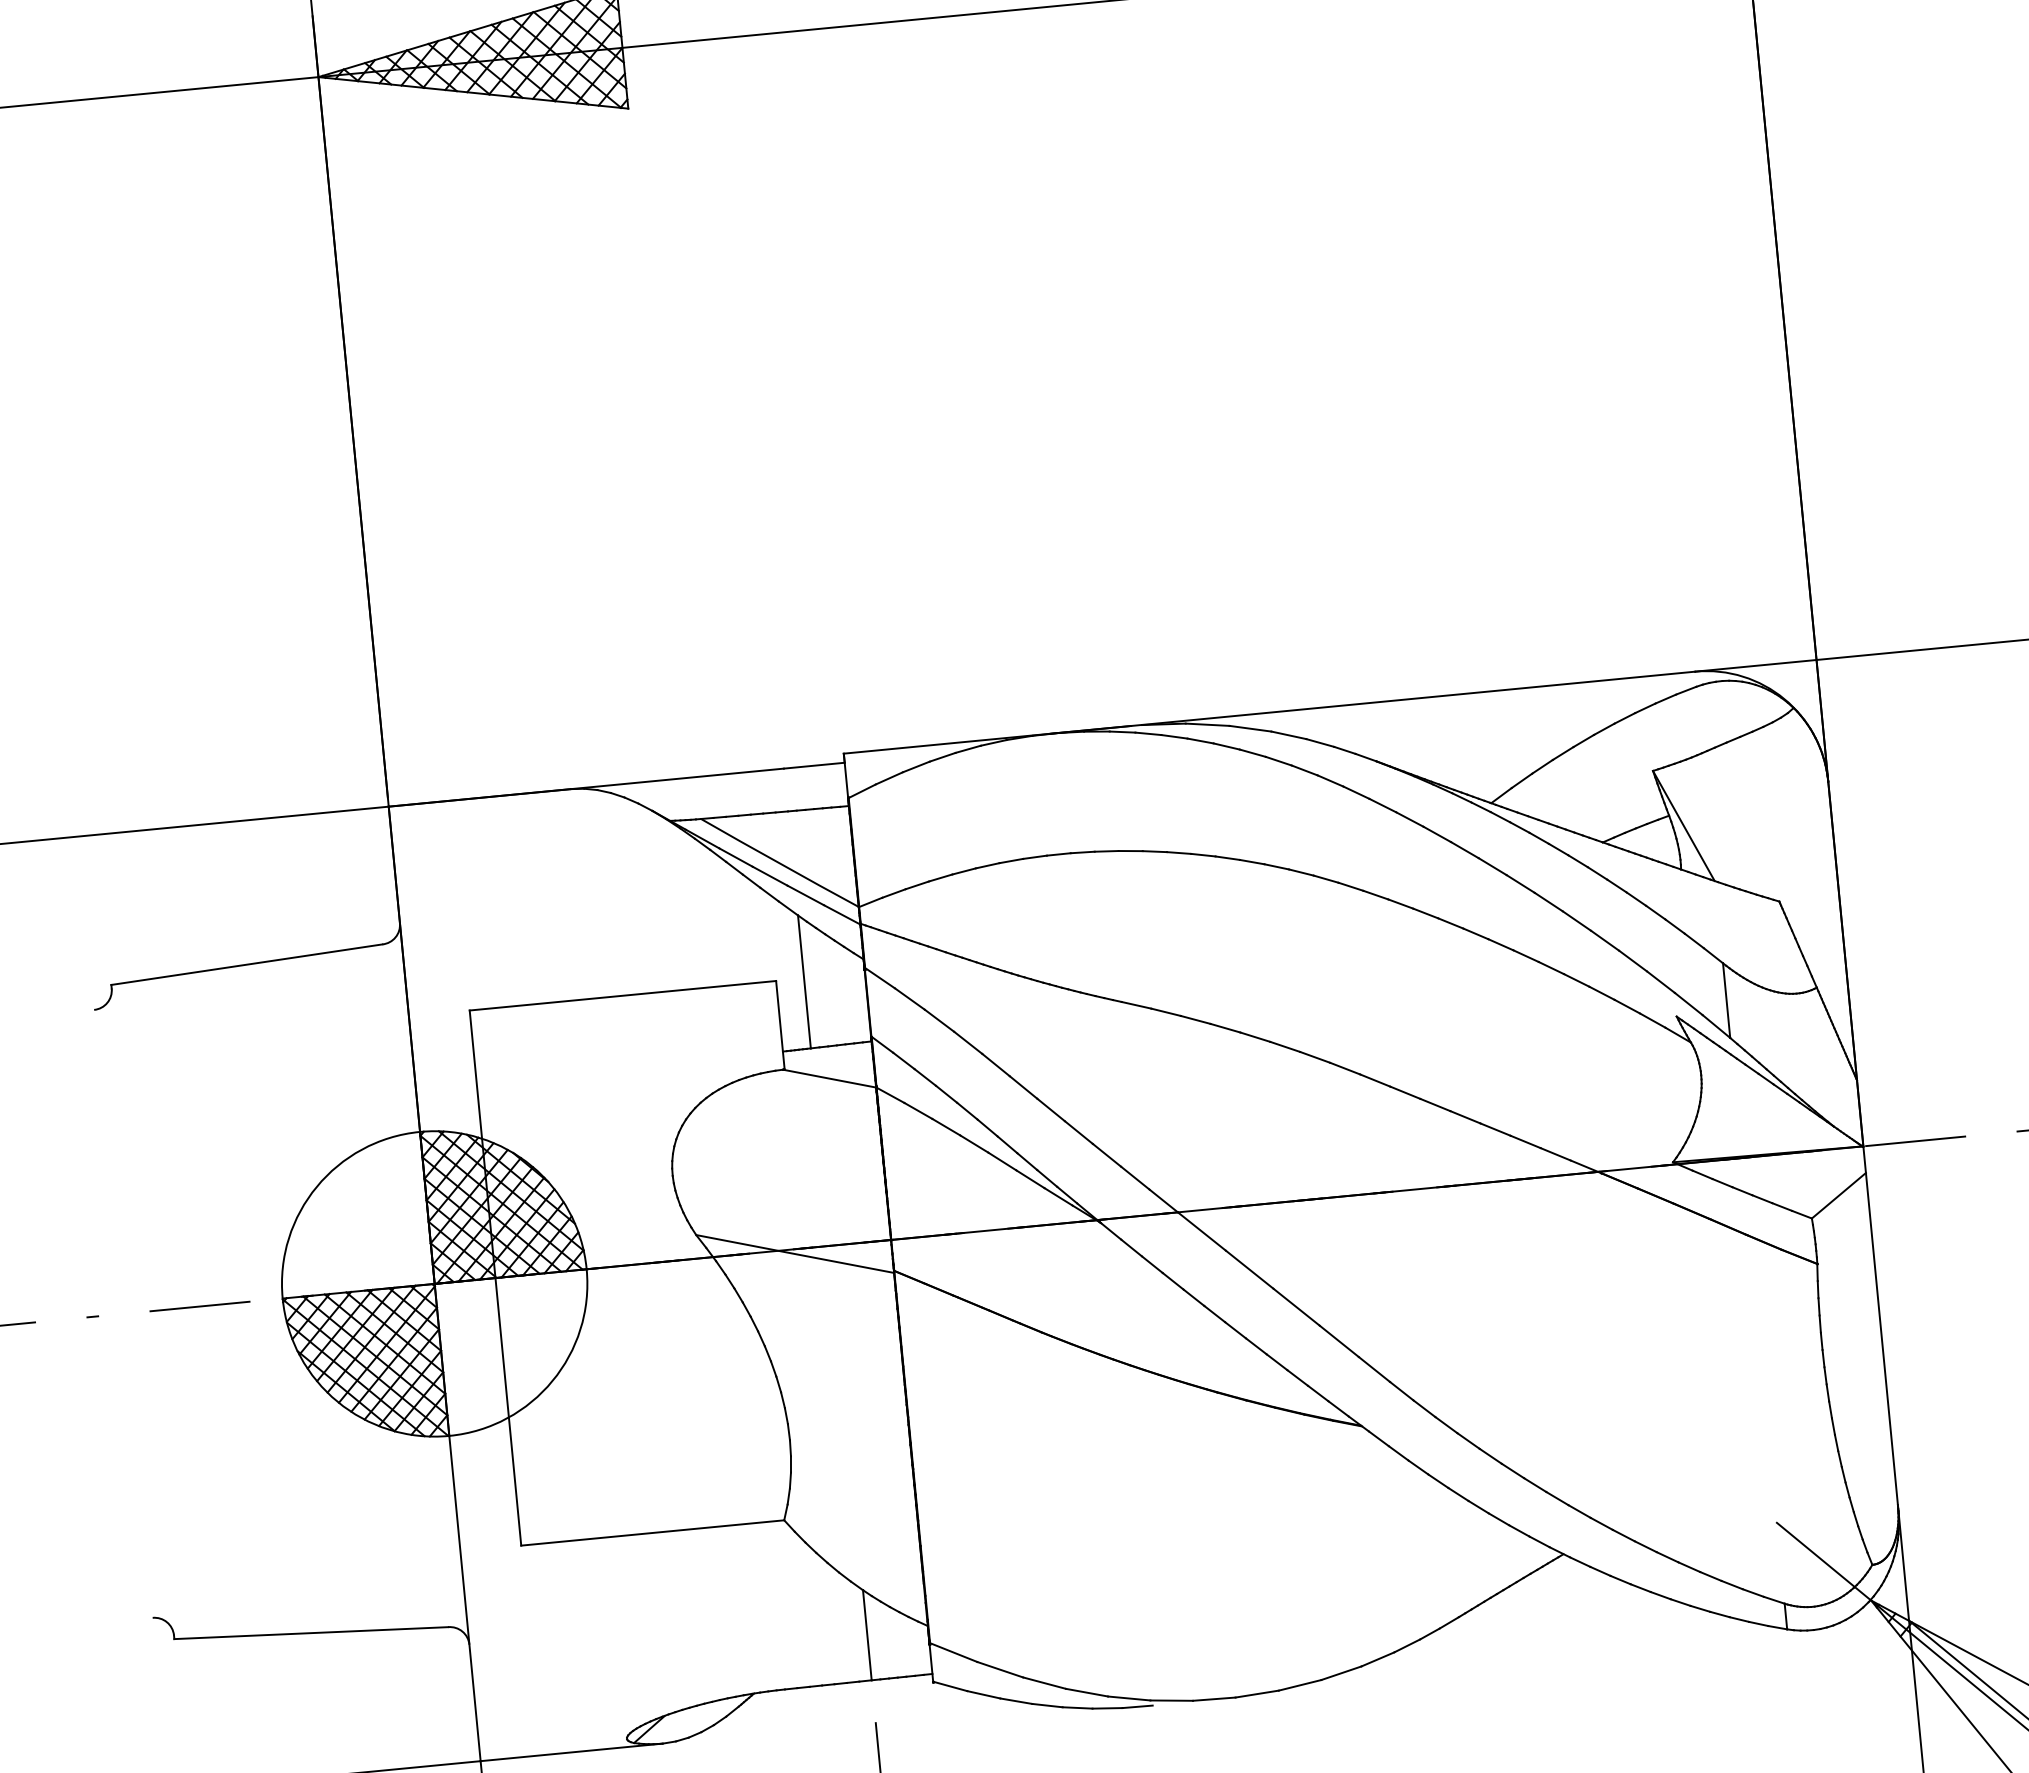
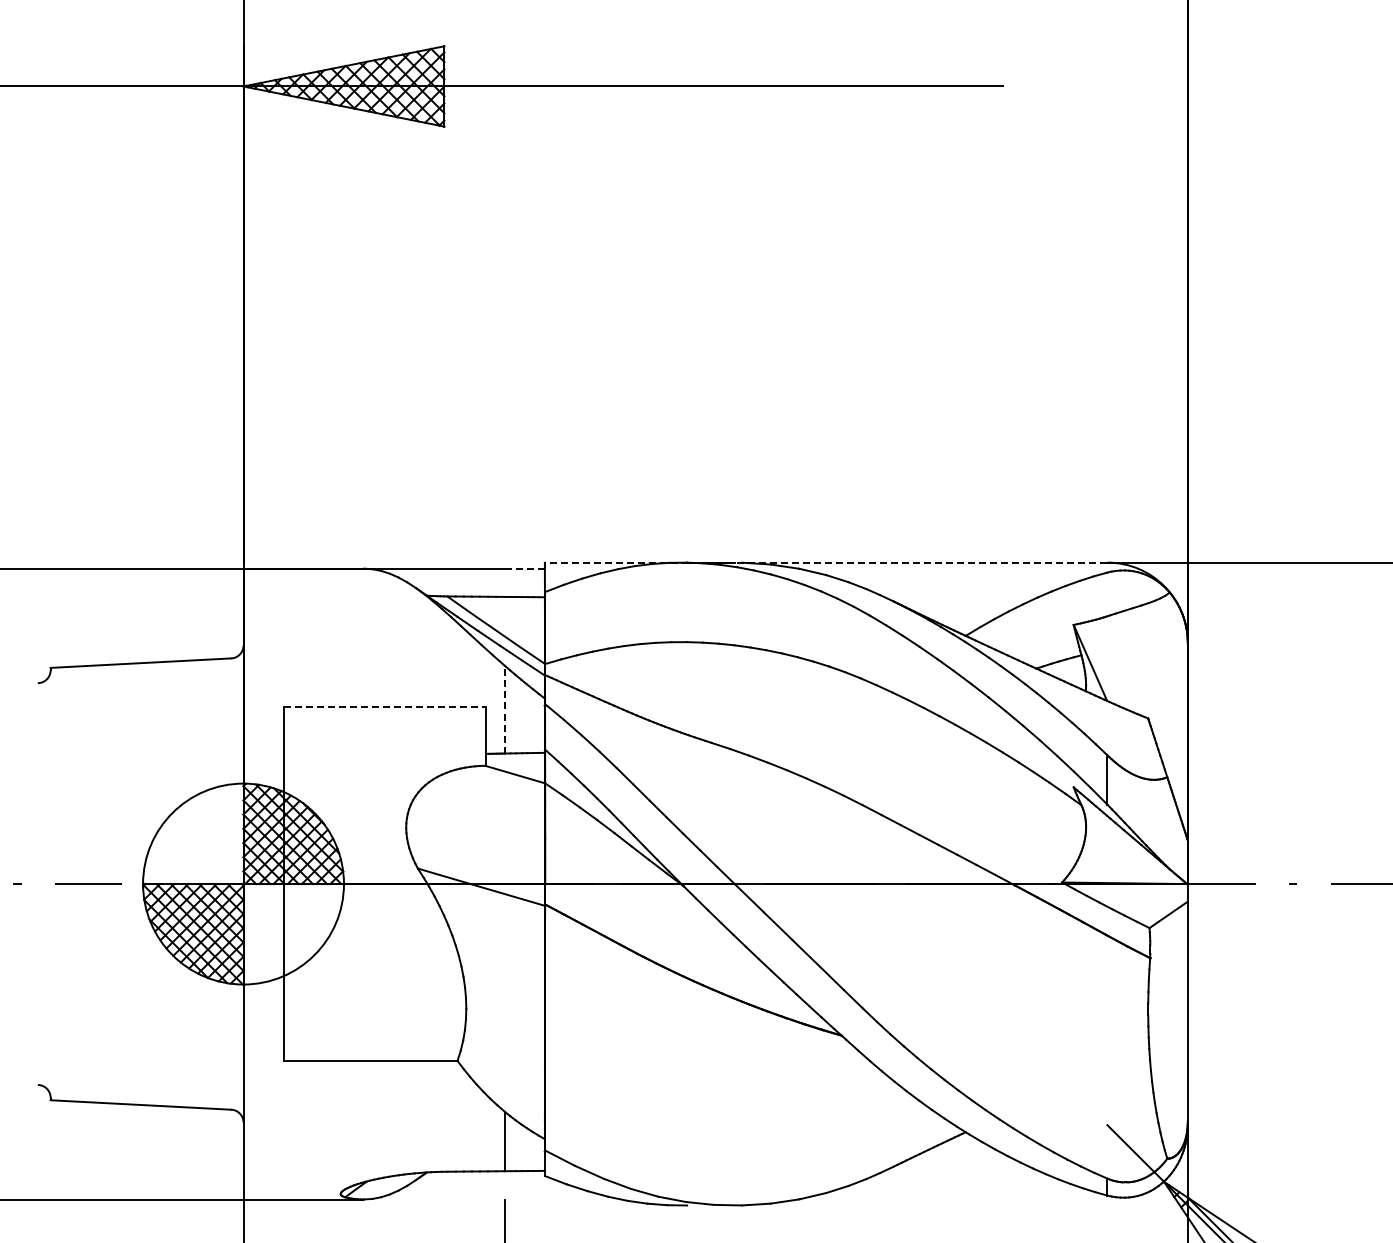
line: (1268, 712) -> (825, 562), solid -> dashed
line: (813, 765) -> (524, 568), solid -> dashed
line: (804, 981) -> (504, 709), solid -> dashed
line: (623, 996) -> (385, 707), solid -> dashed

